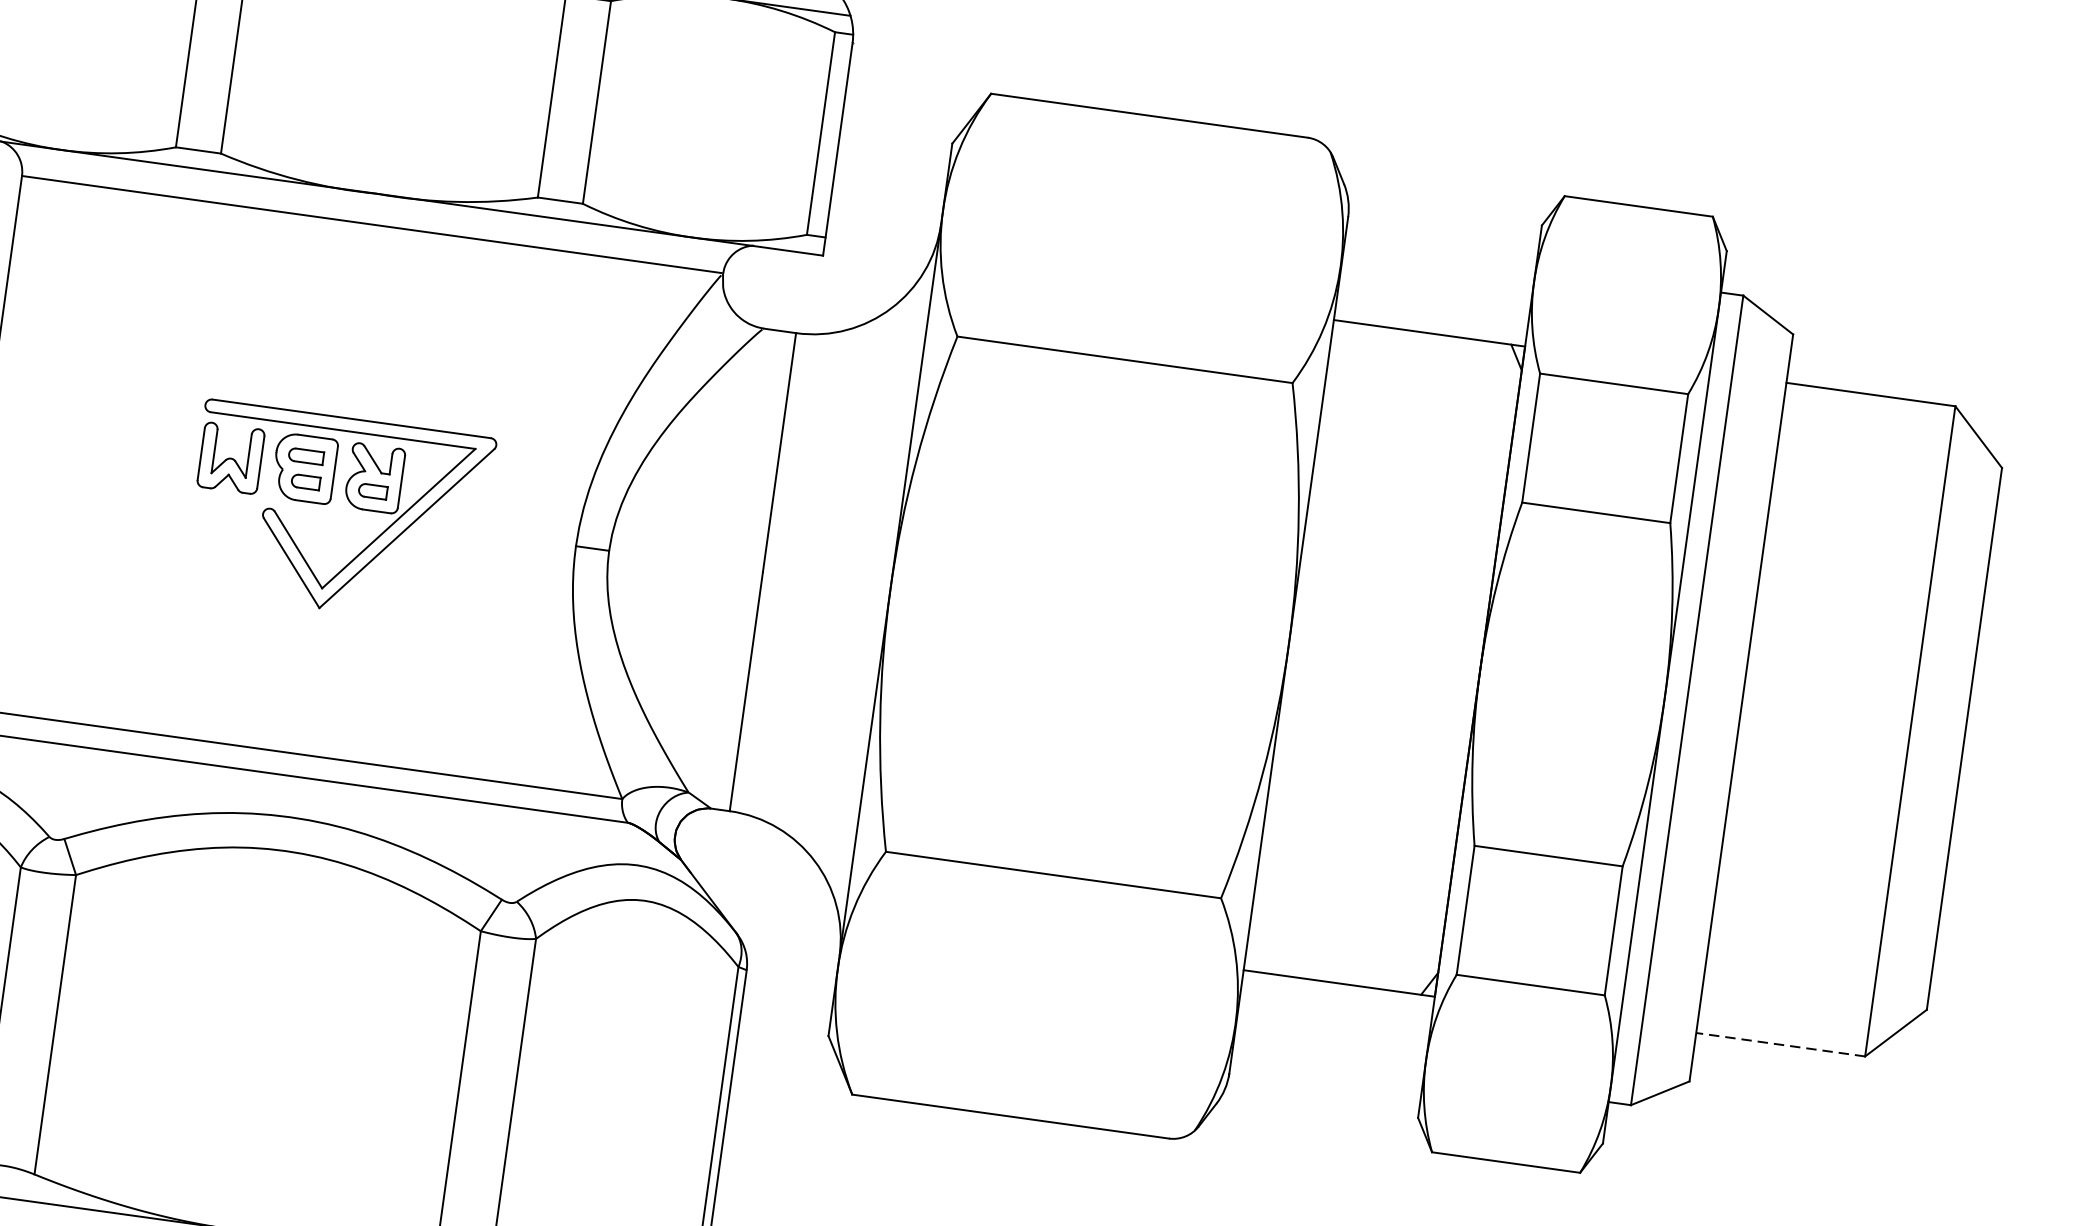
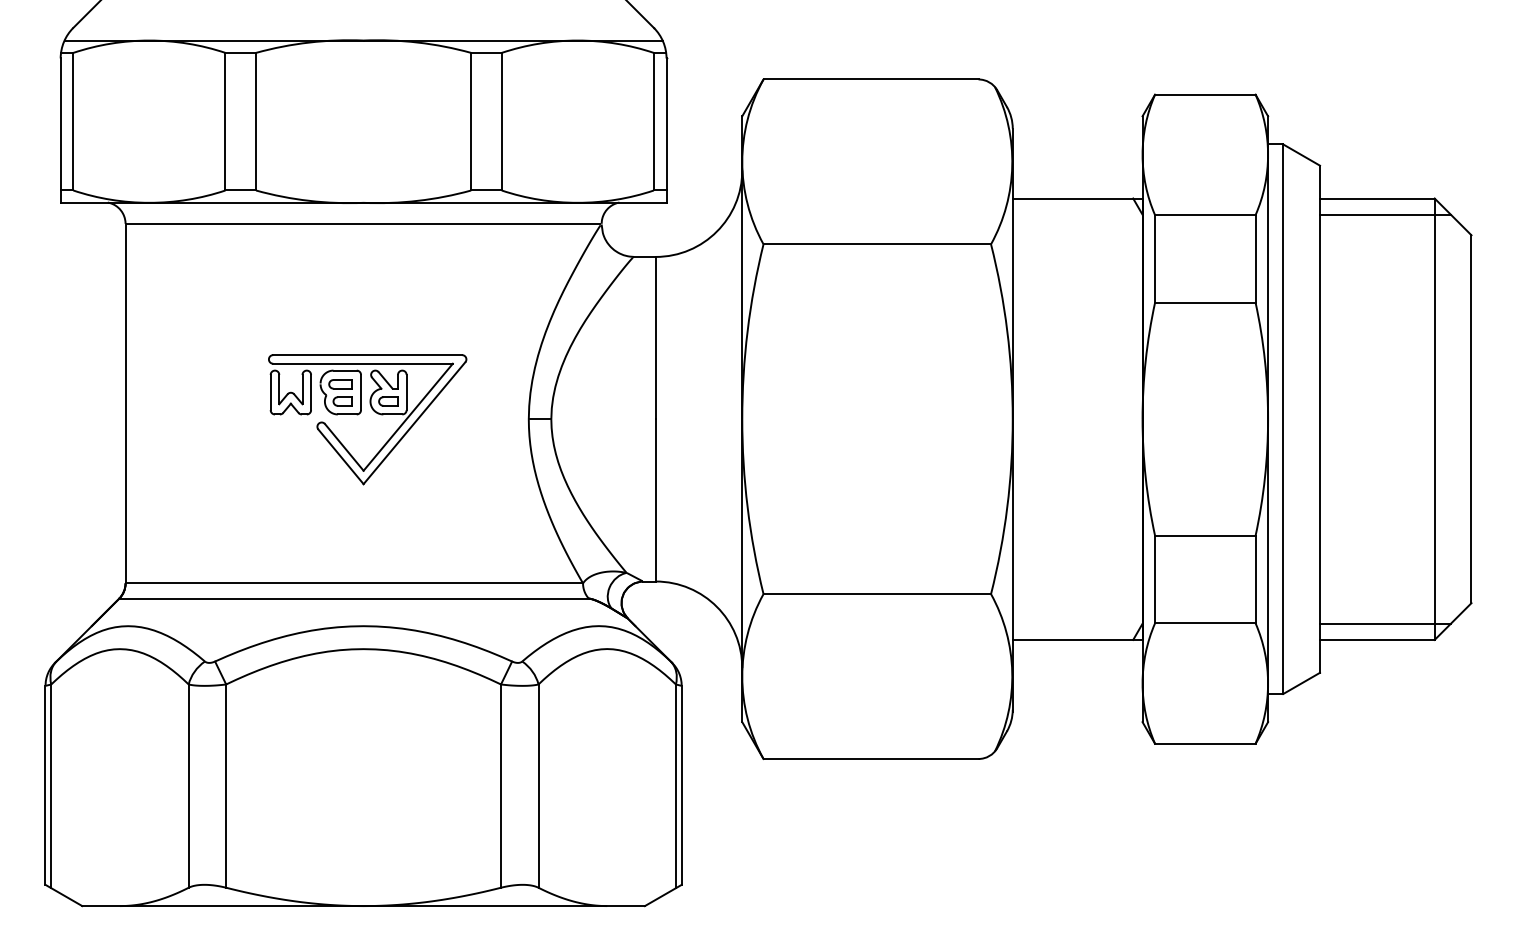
line: (1879, 419) -> (1385, 214), added
line: (1796, 1022) -> (1385, 623), added
line: (1779, 1043) -> (1376, 639), dashed -> solid

